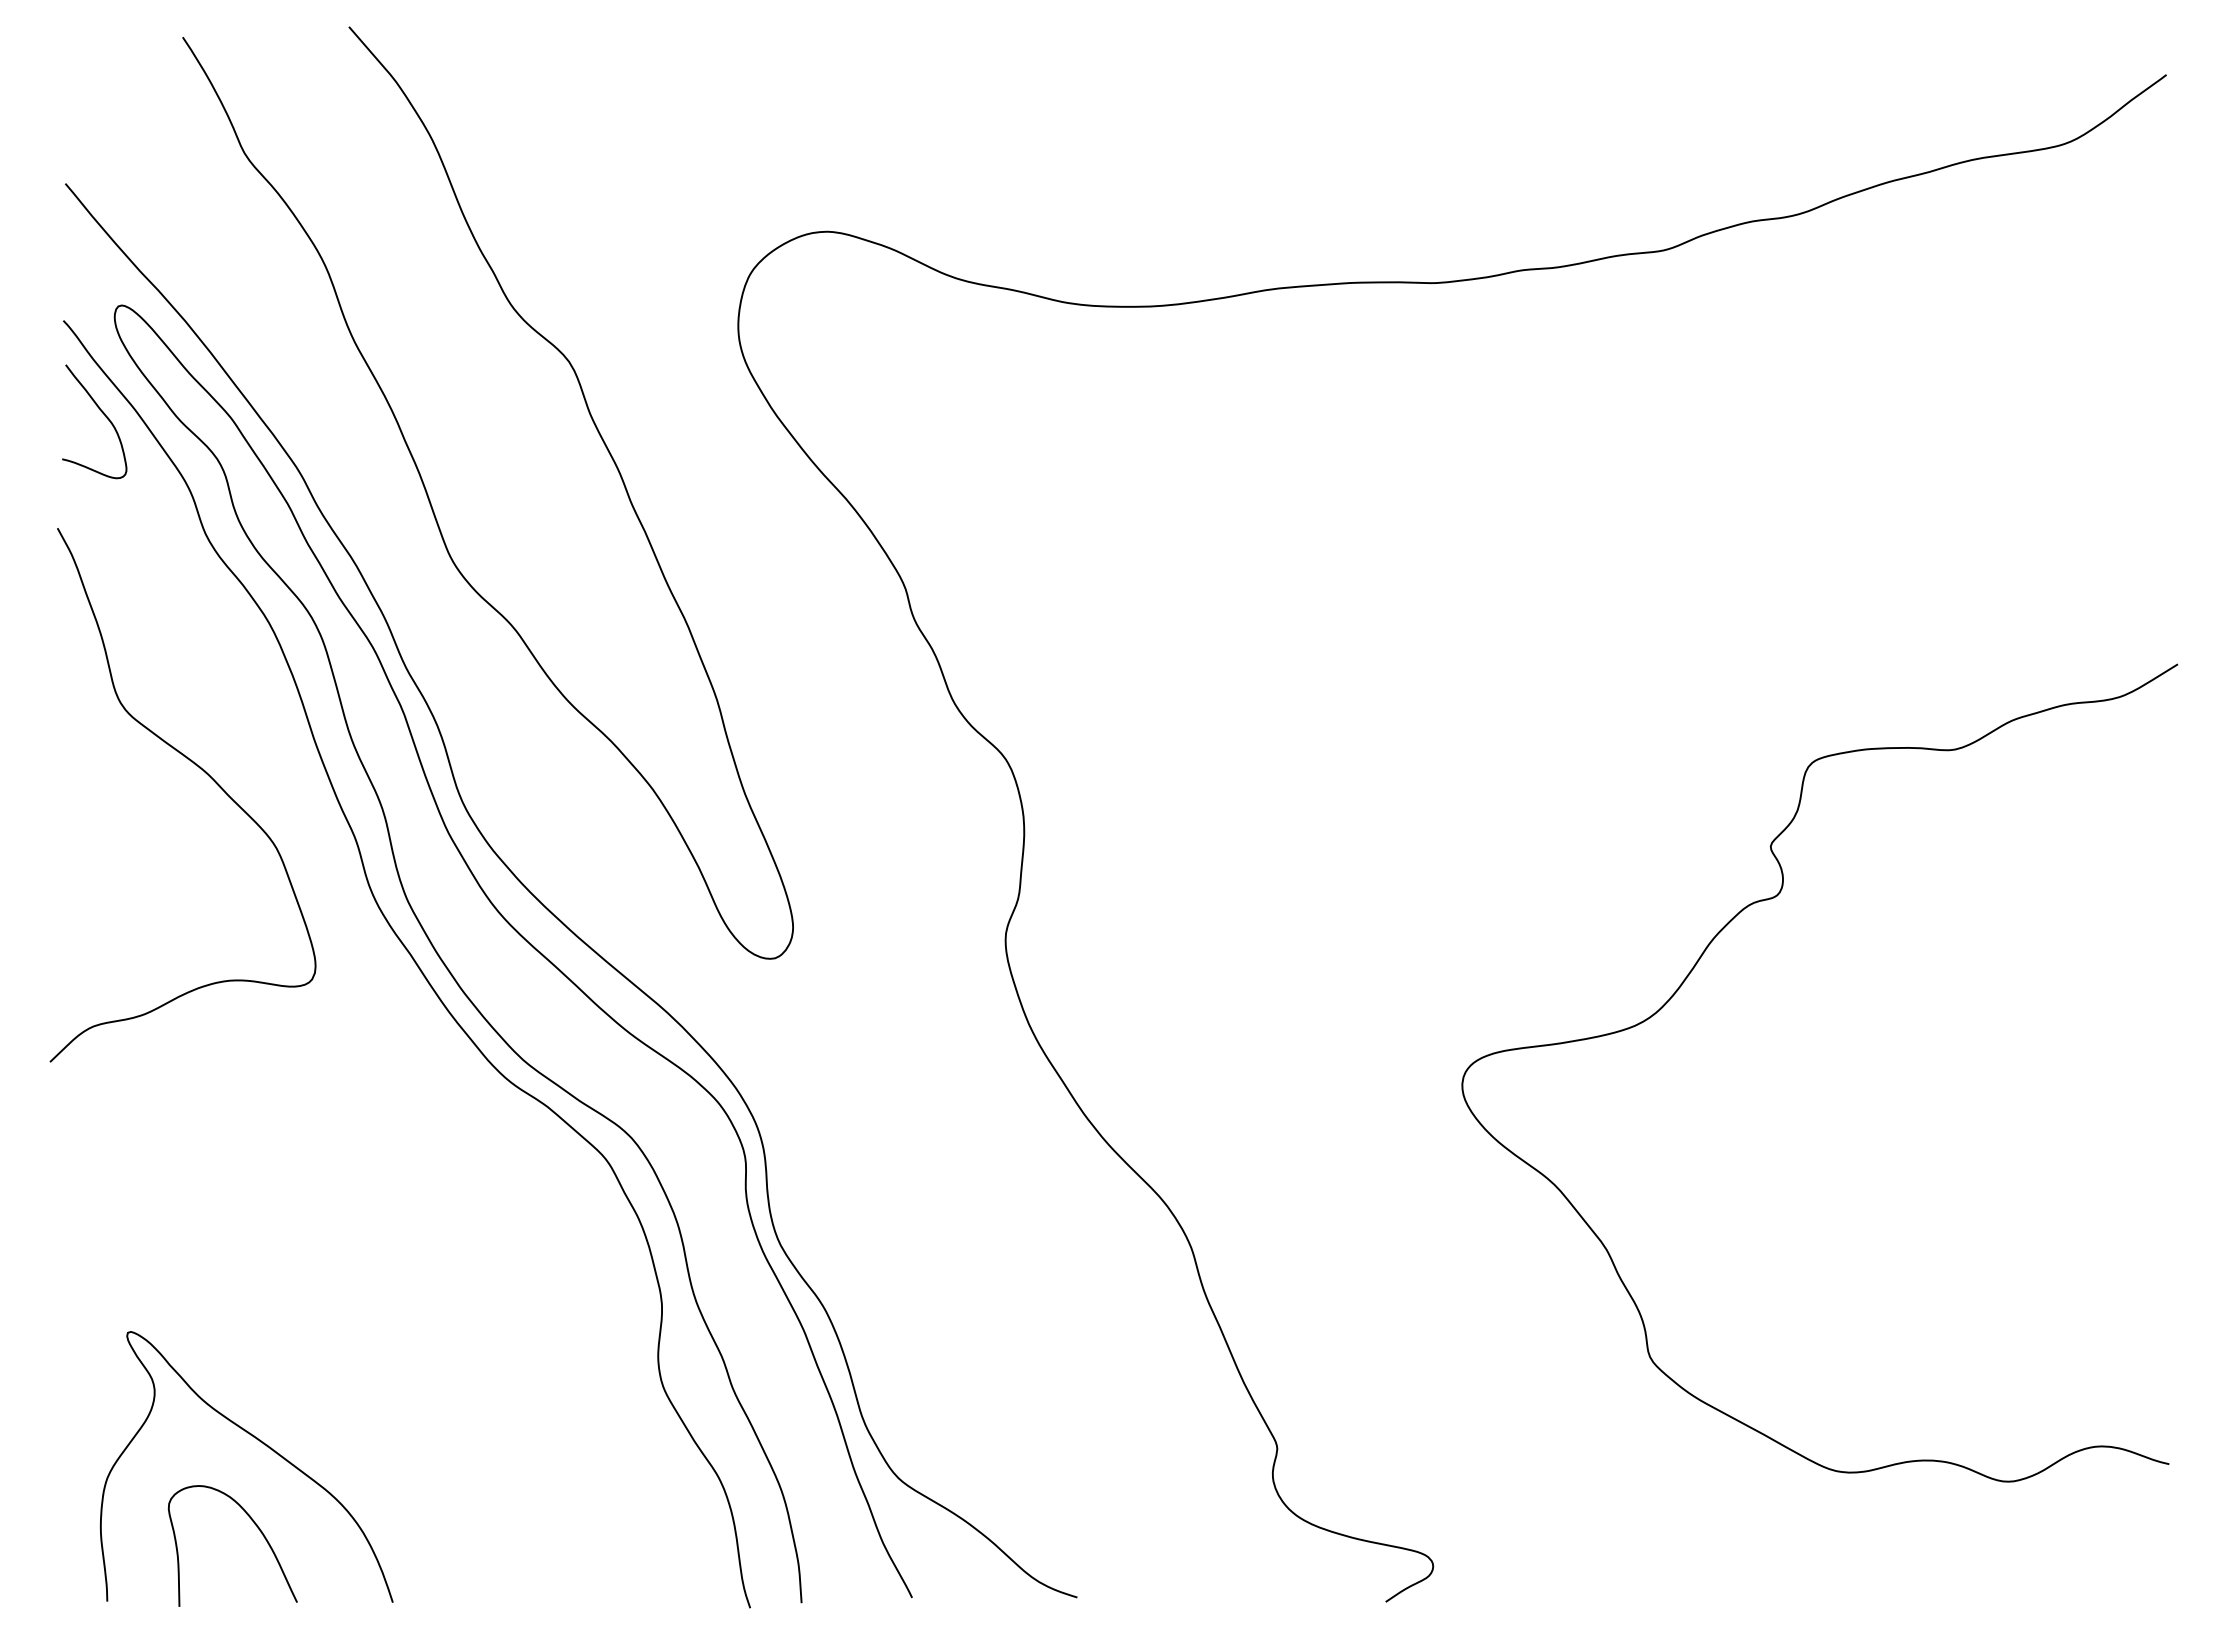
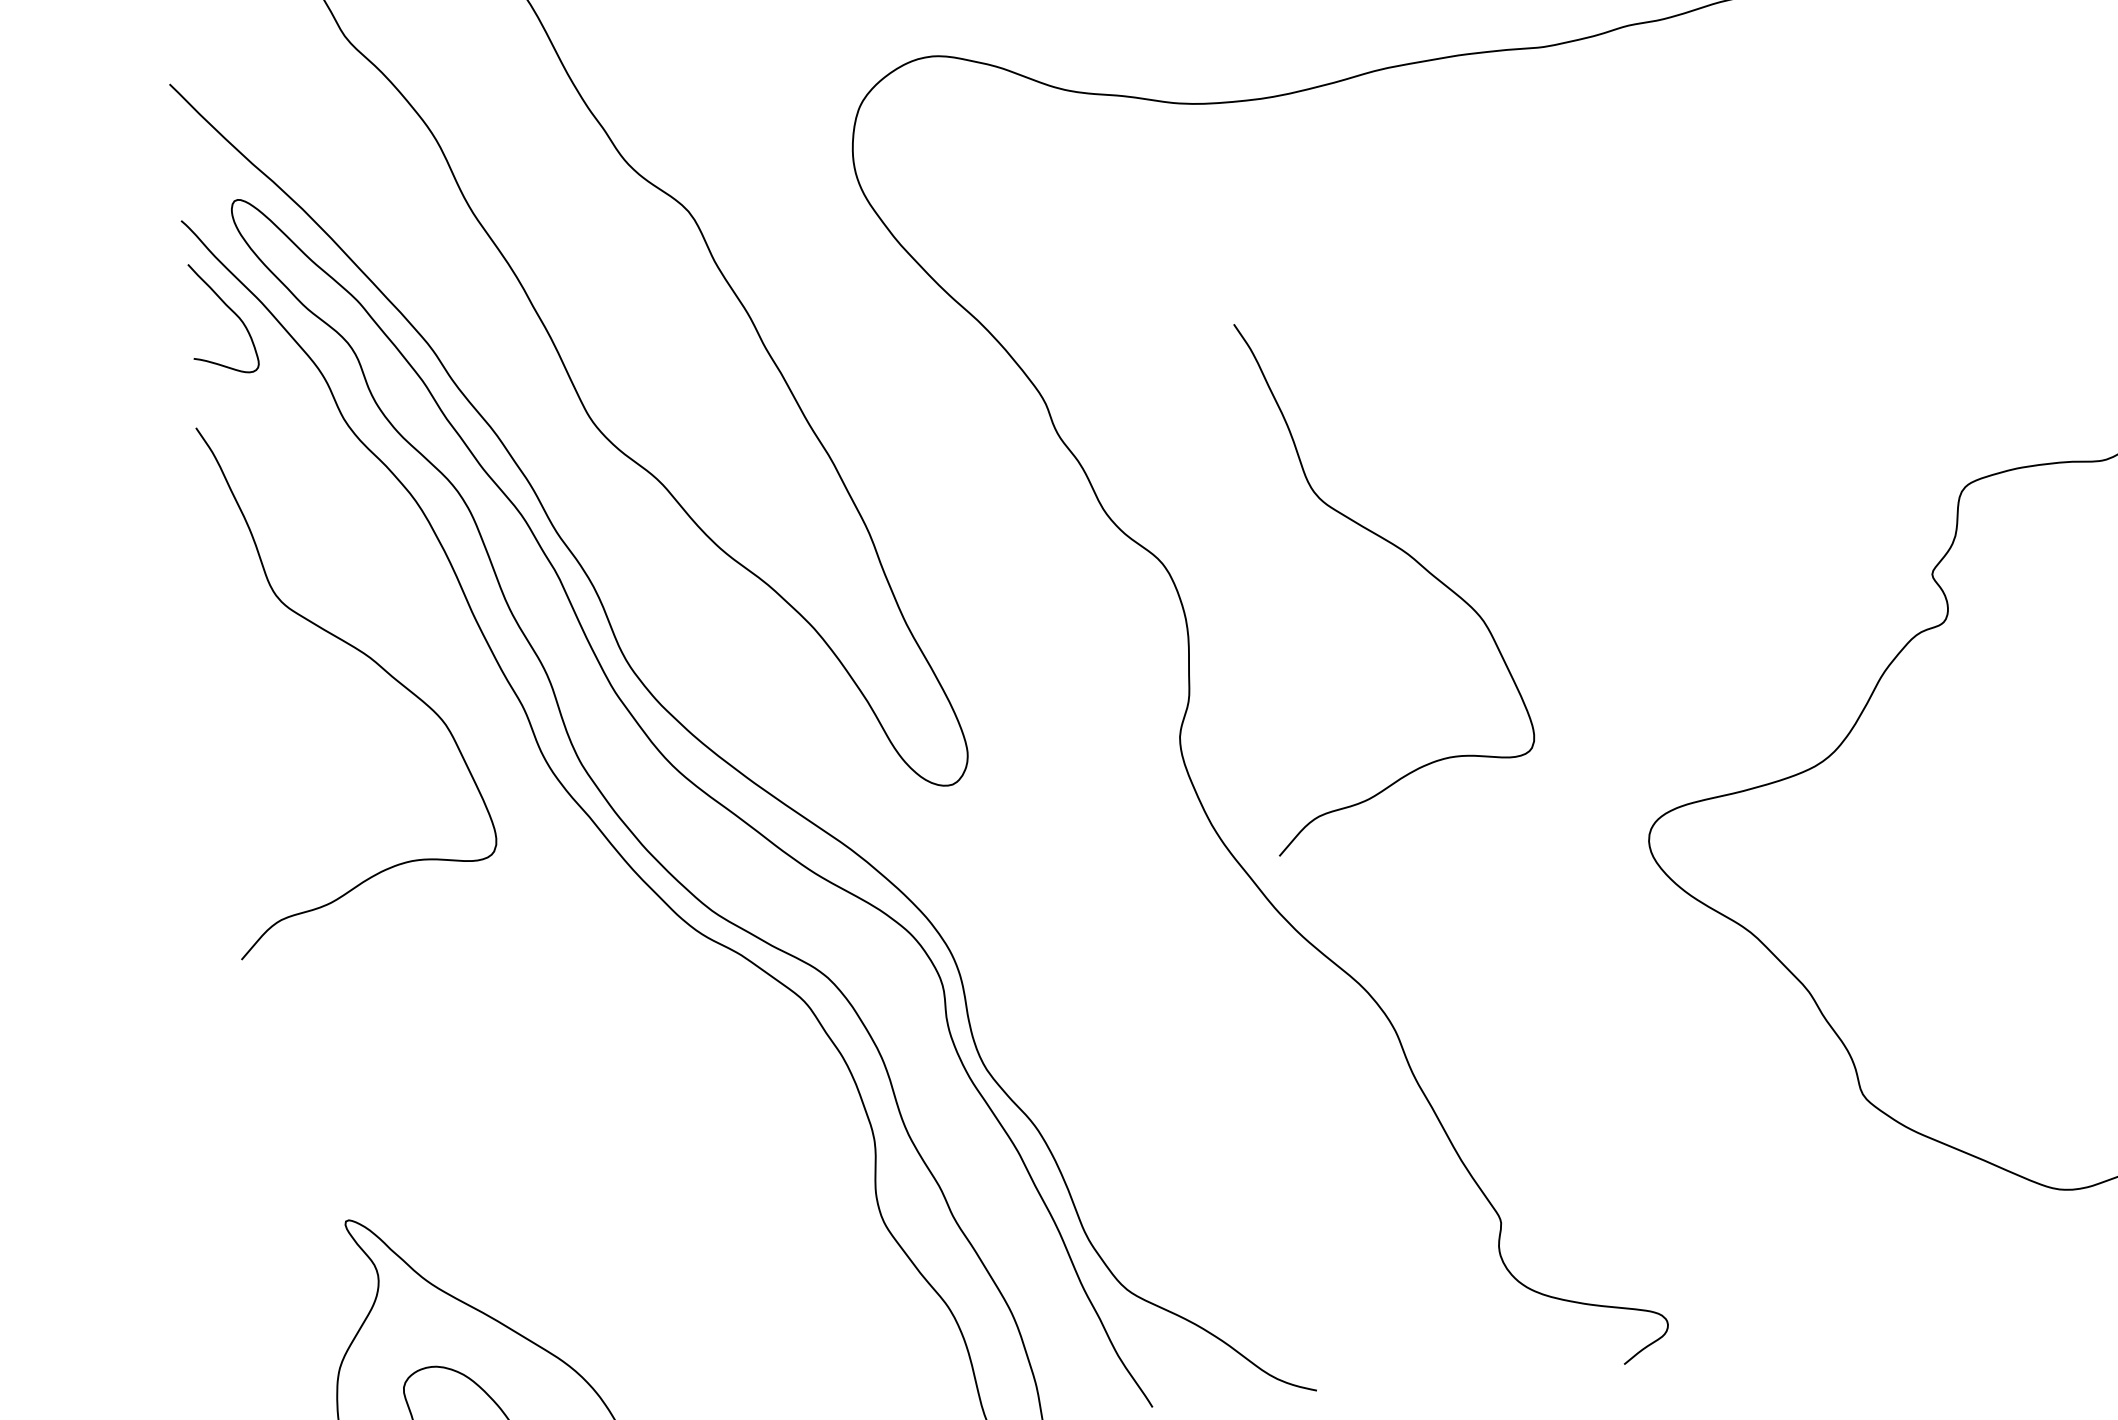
curve: (1243, 769) -> (1400, 550), added

